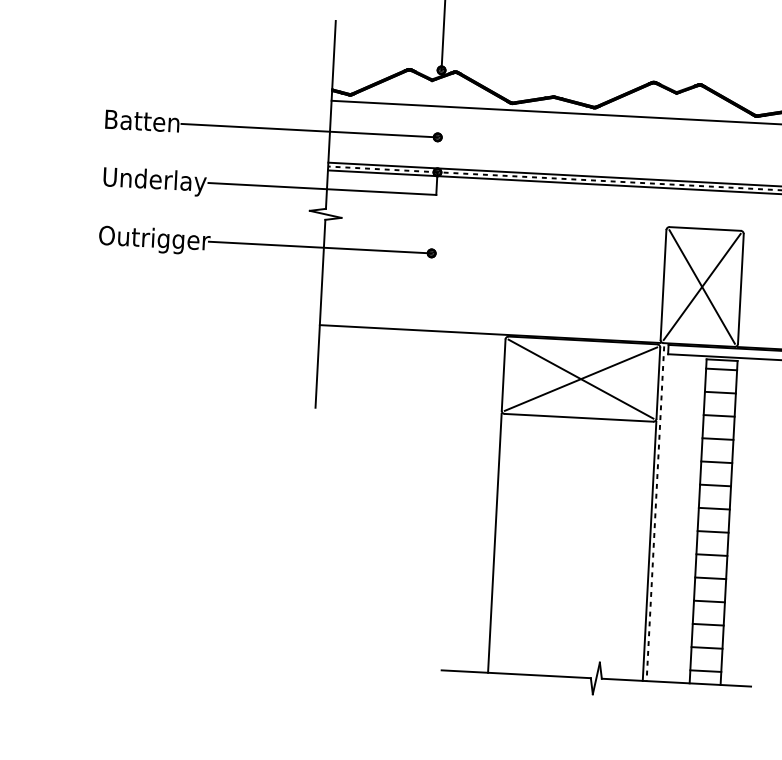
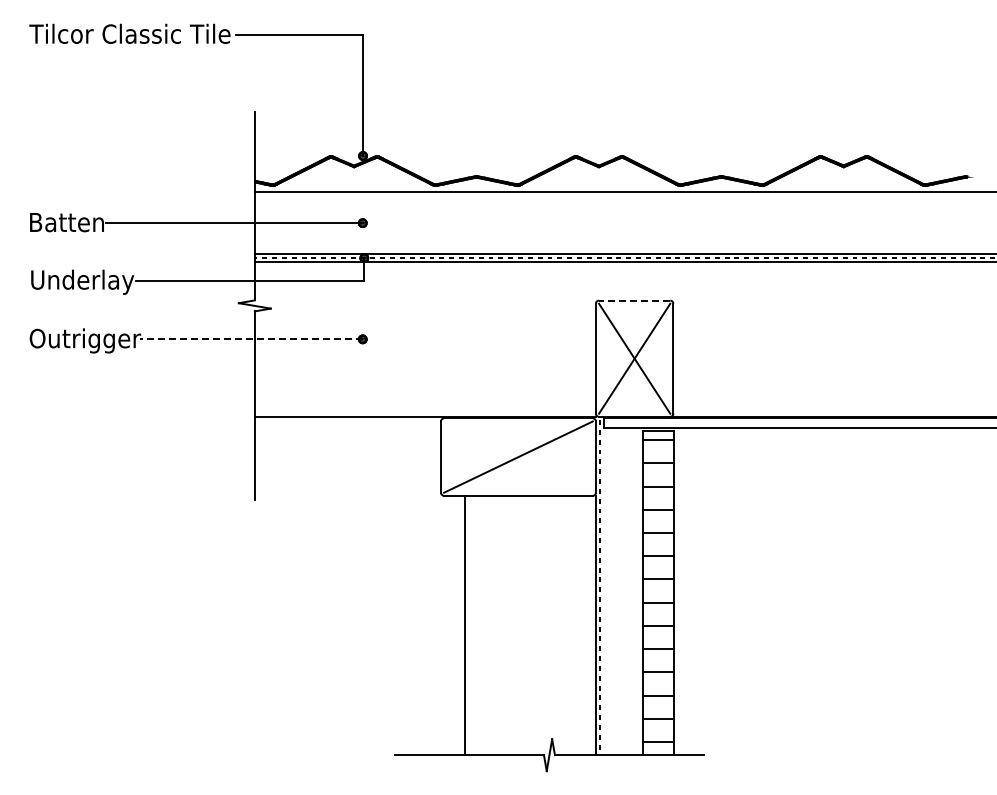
line: (705, 228) -> (634, 300), solid -> dashed
line: (320, 247) -> (251, 339), solid -> dashed
line: (581, 378) -> (518, 456), removed
line: (495, 543) -> (465, 625), moved

